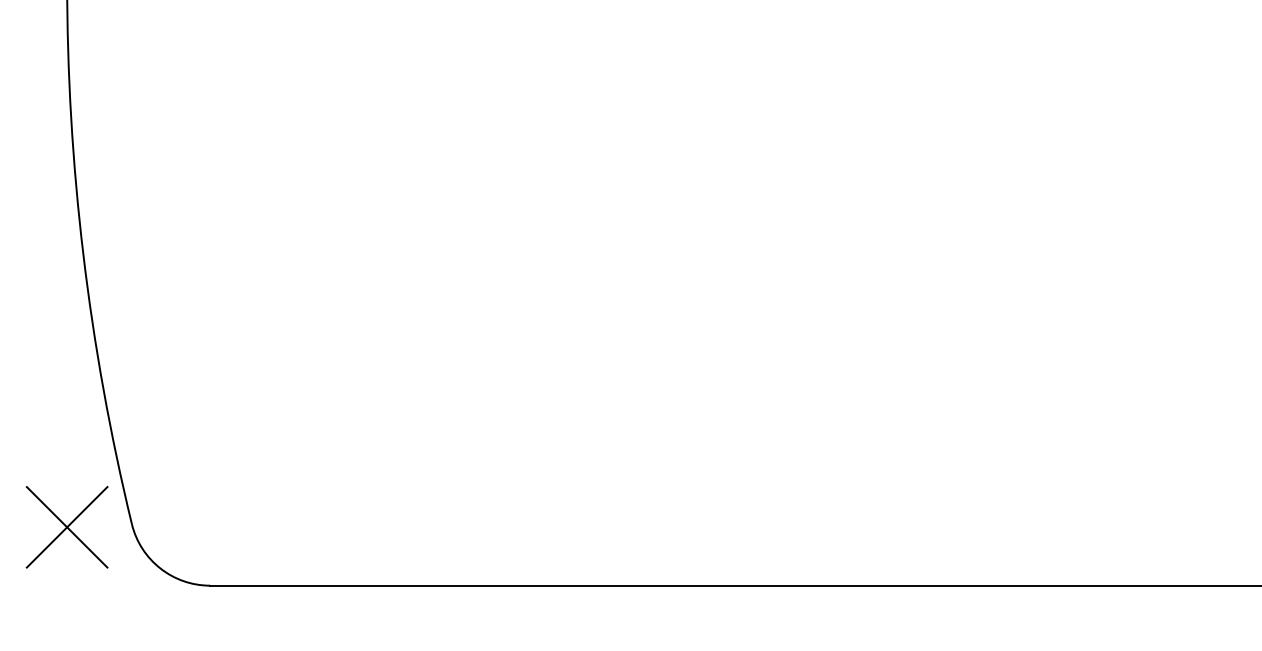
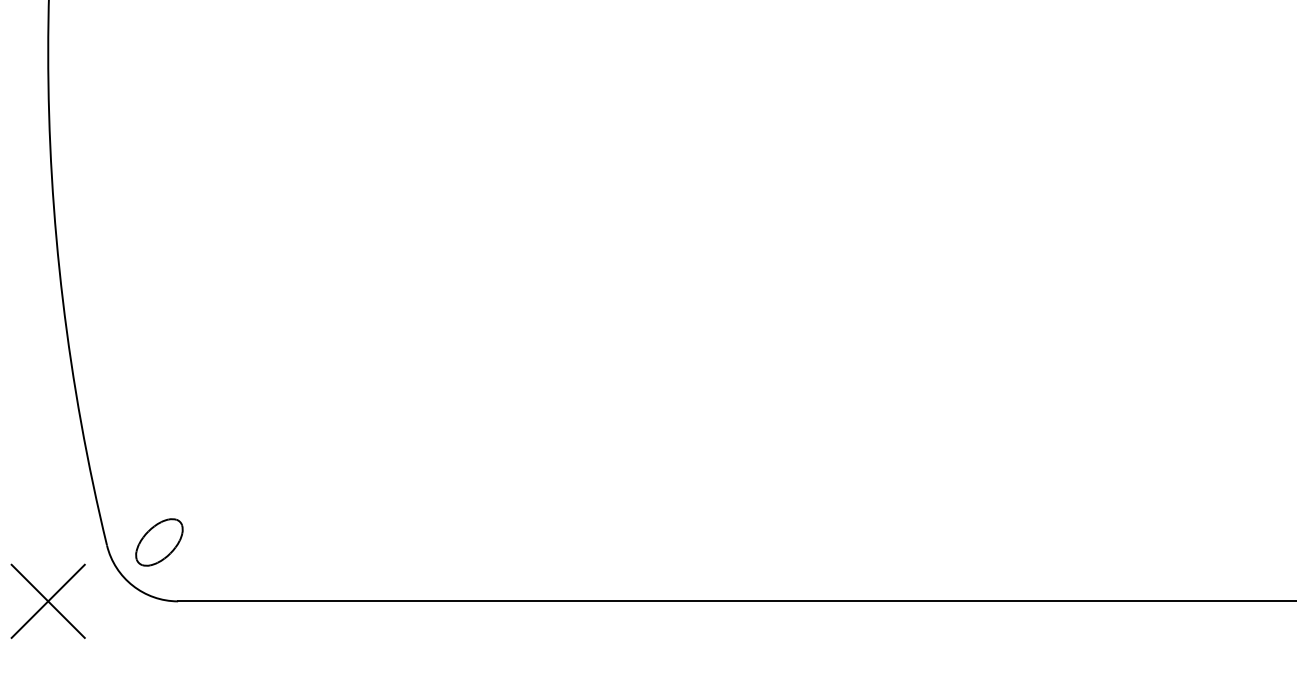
part: (189, 520) -> (159, 542), added
part: (66, 526) -> (47, 600), moved

